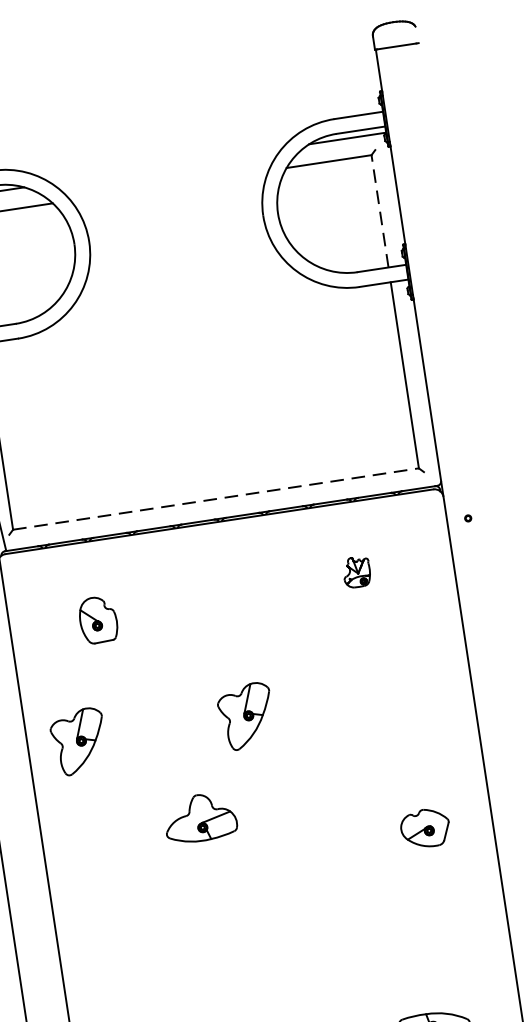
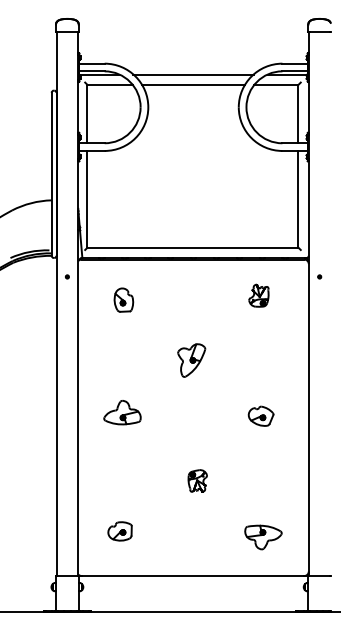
line: (166, 165) -> (193, 74), added
line: (169, 185) -> (193, 84), added
line: (379, 210) -> (298, 113), dashed -> solid
line: (215, 498) -> (192, 247), dashed -> solid
part: (355, 571) -> (258, 295), size x1.43
part: (78, 741) -> (104, 360), removed
part: (200, 817) -> (122, 412), moved
part: (424, 827) -> (260, 415), moved
part: (292, 945) -> (197, 480), added

